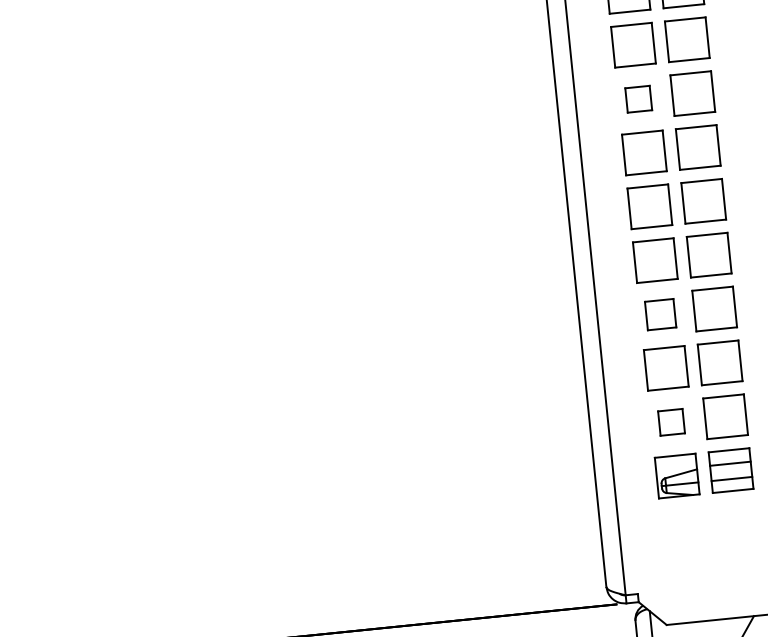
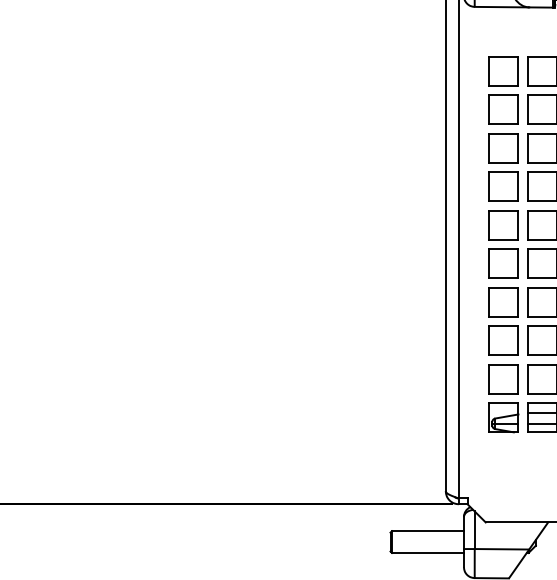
part: (638, 99) -> (503, 148), size x1.67
part: (660, 314) -> (503, 302), size x1.43
part: (671, 422) -> (503, 379), size x1.67

